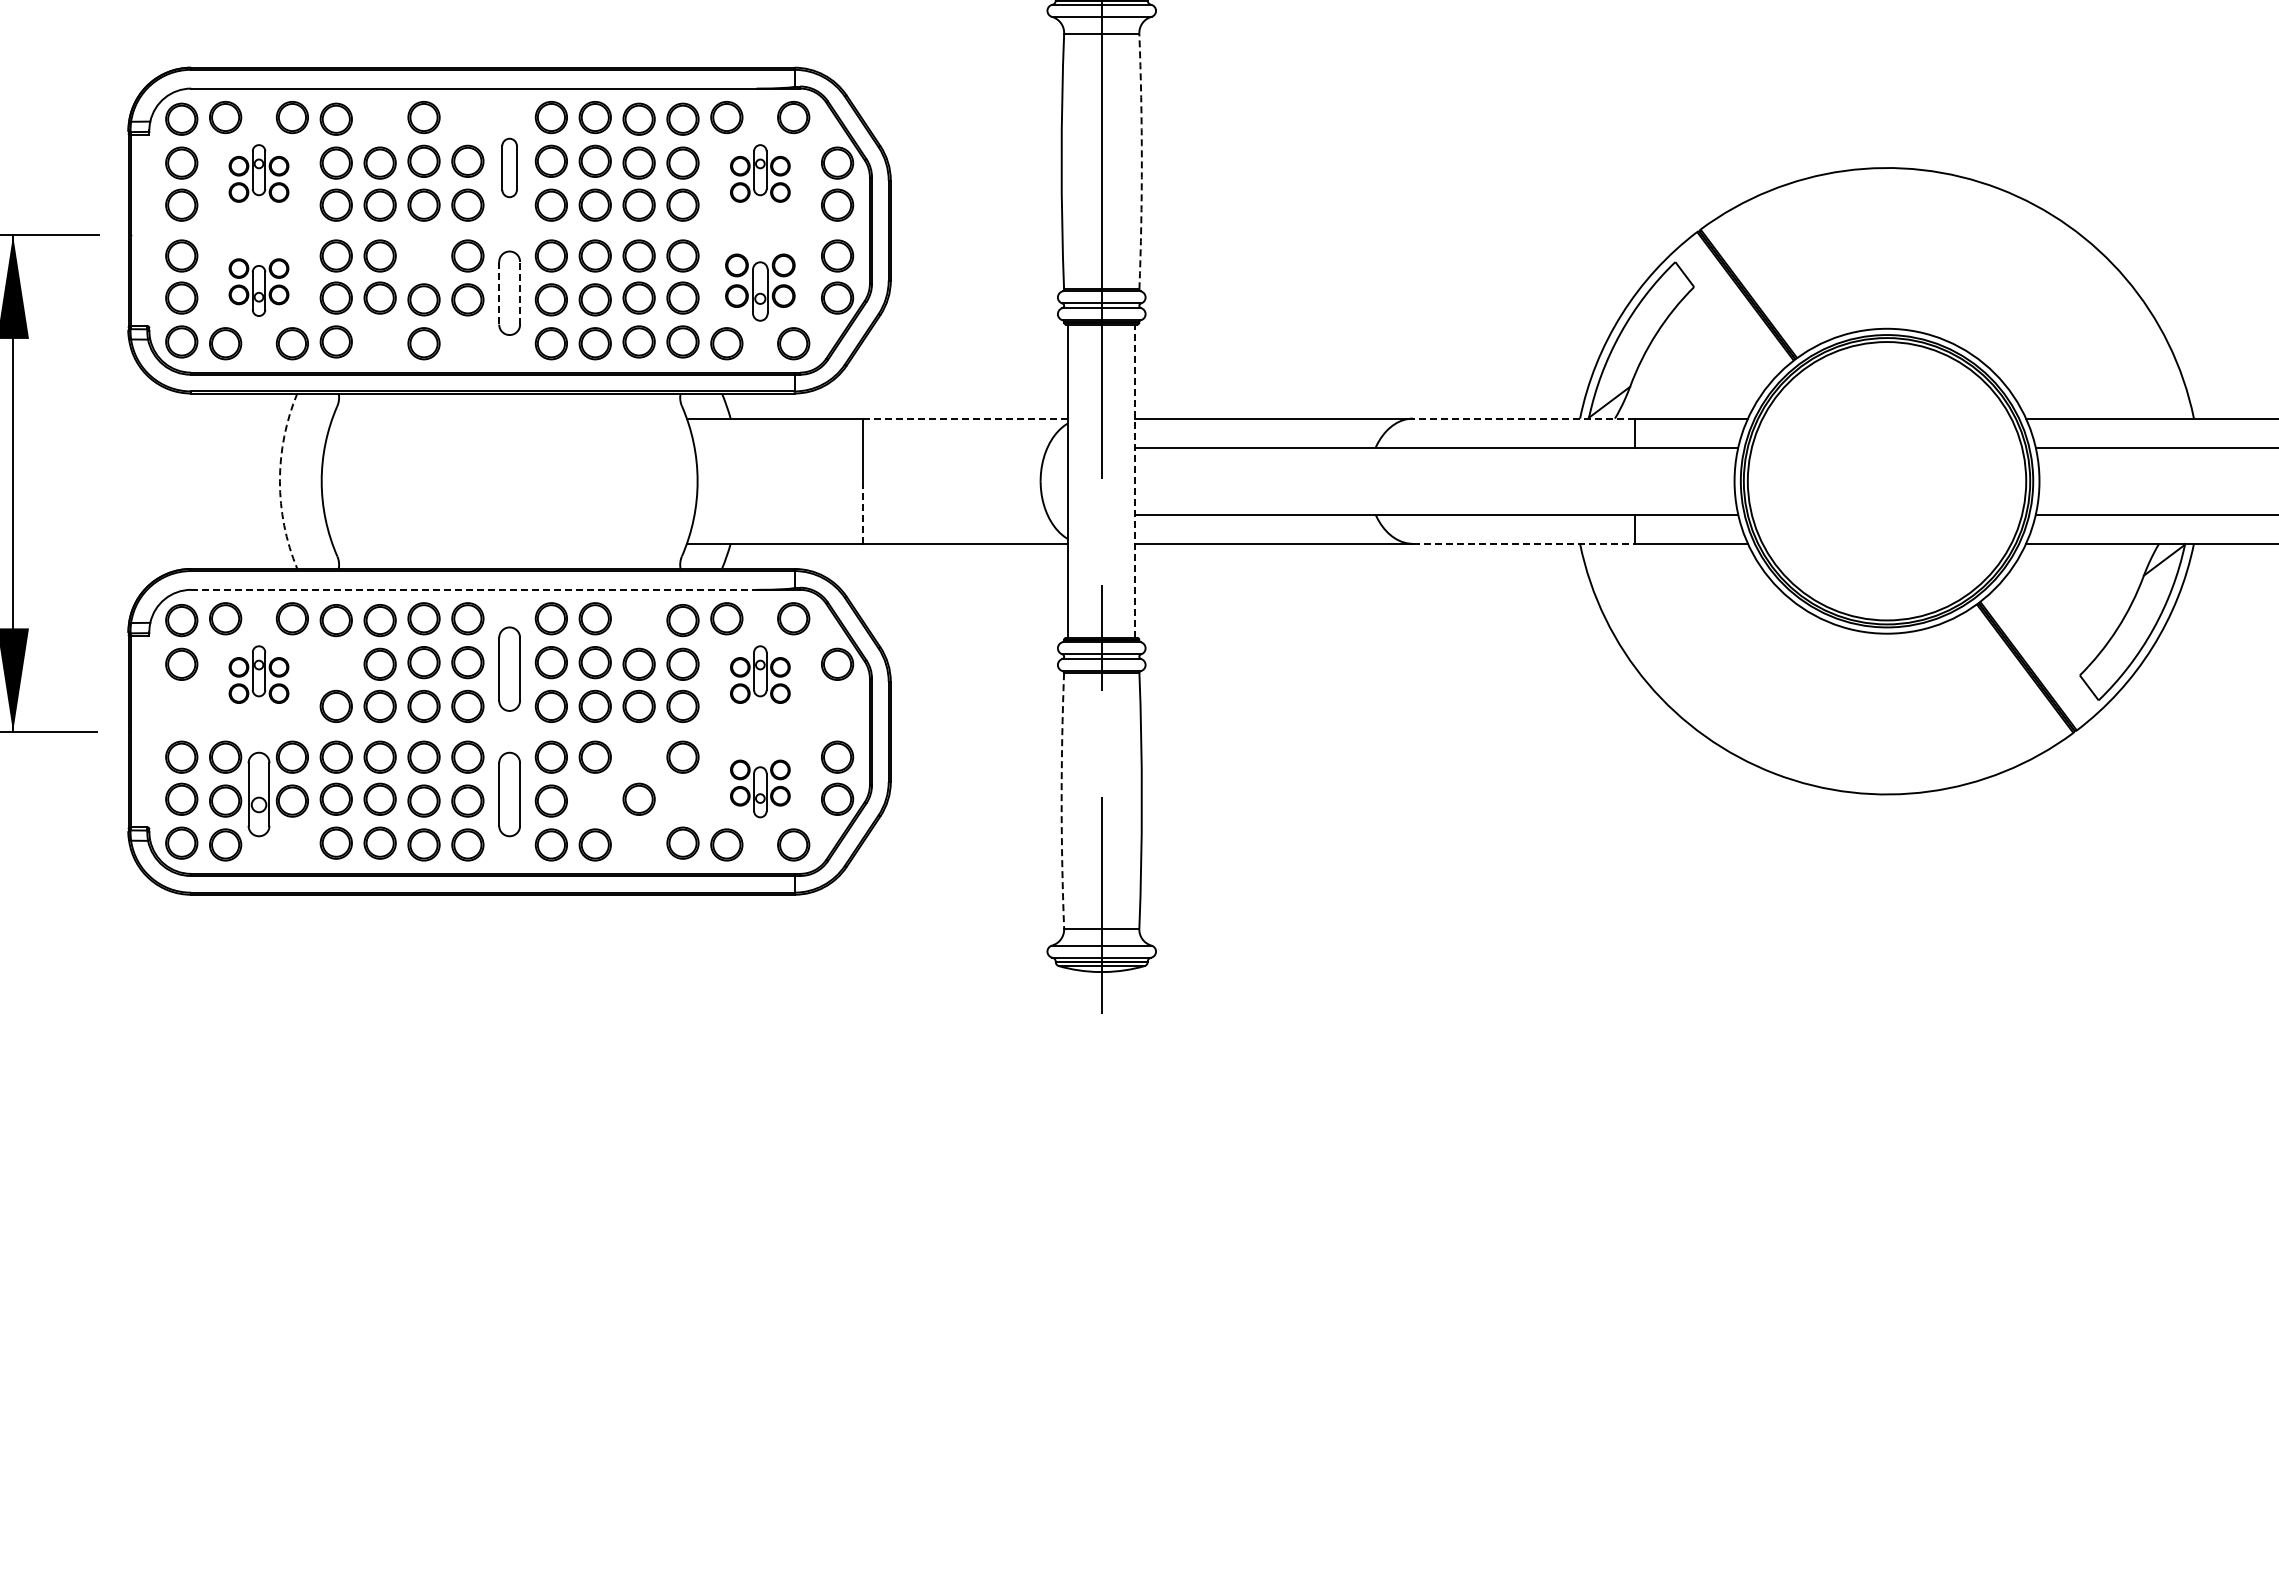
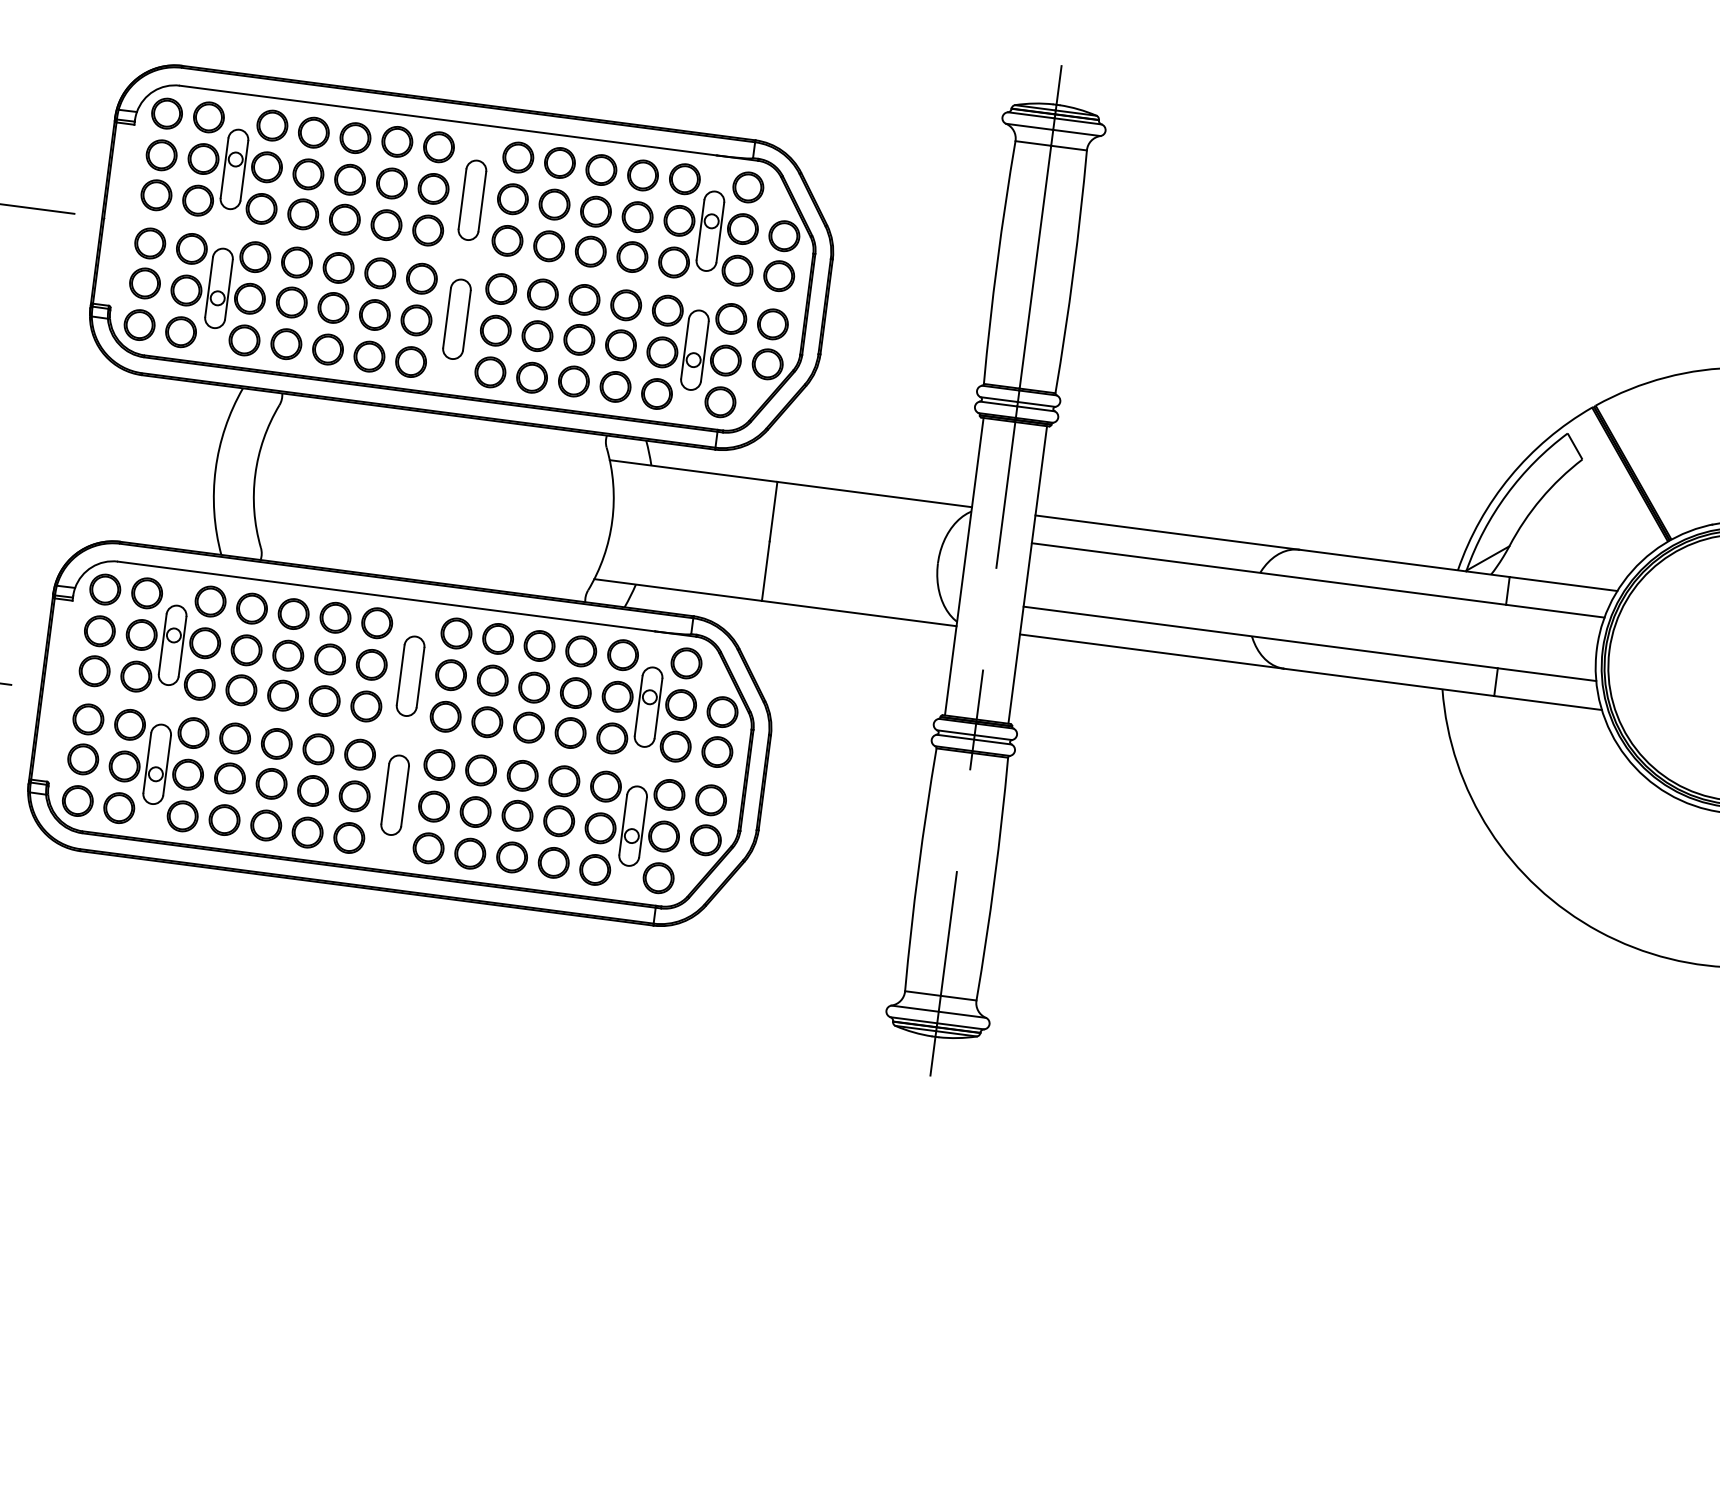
part: (467, 117) -> (438, 147), added
part: (379, 118) -> (354, 137), added
arc: (1141, 161) -> (1073, 272), dashed -> solid
part: (509, 167) -> (472, 199), size x1.43
part: (258, 173) -> (233, 174), size x1.67
part: (760, 173) -> (709, 236), size x1.67
part: (423, 255) -> (379, 272), added
part: (258, 287) -> (219, 282), size x1.67
part: (760, 287) -> (695, 344), size x1.43
line: (520, 292) -> (467, 319), dashed -> solid
line: (499, 293) -> (447, 318), dashed -> solid
part: (379, 341) -> (327, 349), added
part: (467, 343) -> (410, 361), added
line: (965, 418) -> (874, 494), dashed -> solid
line: (1523, 418) -> (1404, 563), dashed -> solid
arc: (279, 481) -> (215, 469), dashed -> solid
line: (1135, 481) -> (1028, 575), dashed -> solid
line: (863, 512) -> (765, 571), dashed -> solid
line: (1523, 543) -> (1388, 681), dashed -> solid
line: (473, 589) -> (386, 596), dashed -> solid
part: (638, 620) -> (538, 645), added
part: (335, 663) -> (245, 649), added
part: (258, 674) -> (171, 650), size x1.67
part: (760, 674) -> (648, 712), size x1.67
part: (181, 705) -> (94, 670), added
part: (837, 705) -> (717, 751), added
part: (638, 756) -> (522, 775), added
part: (760, 788) -> (634, 820), size x1.67
part: (682, 798) -> (558, 820), added
part: (594, 800) -> (474, 811), added
arc: (1061, 801) -> (918, 869), dashed -> solid
part: (638, 842) -> (511, 856), added
part: (291, 844) -> (181, 815), added

